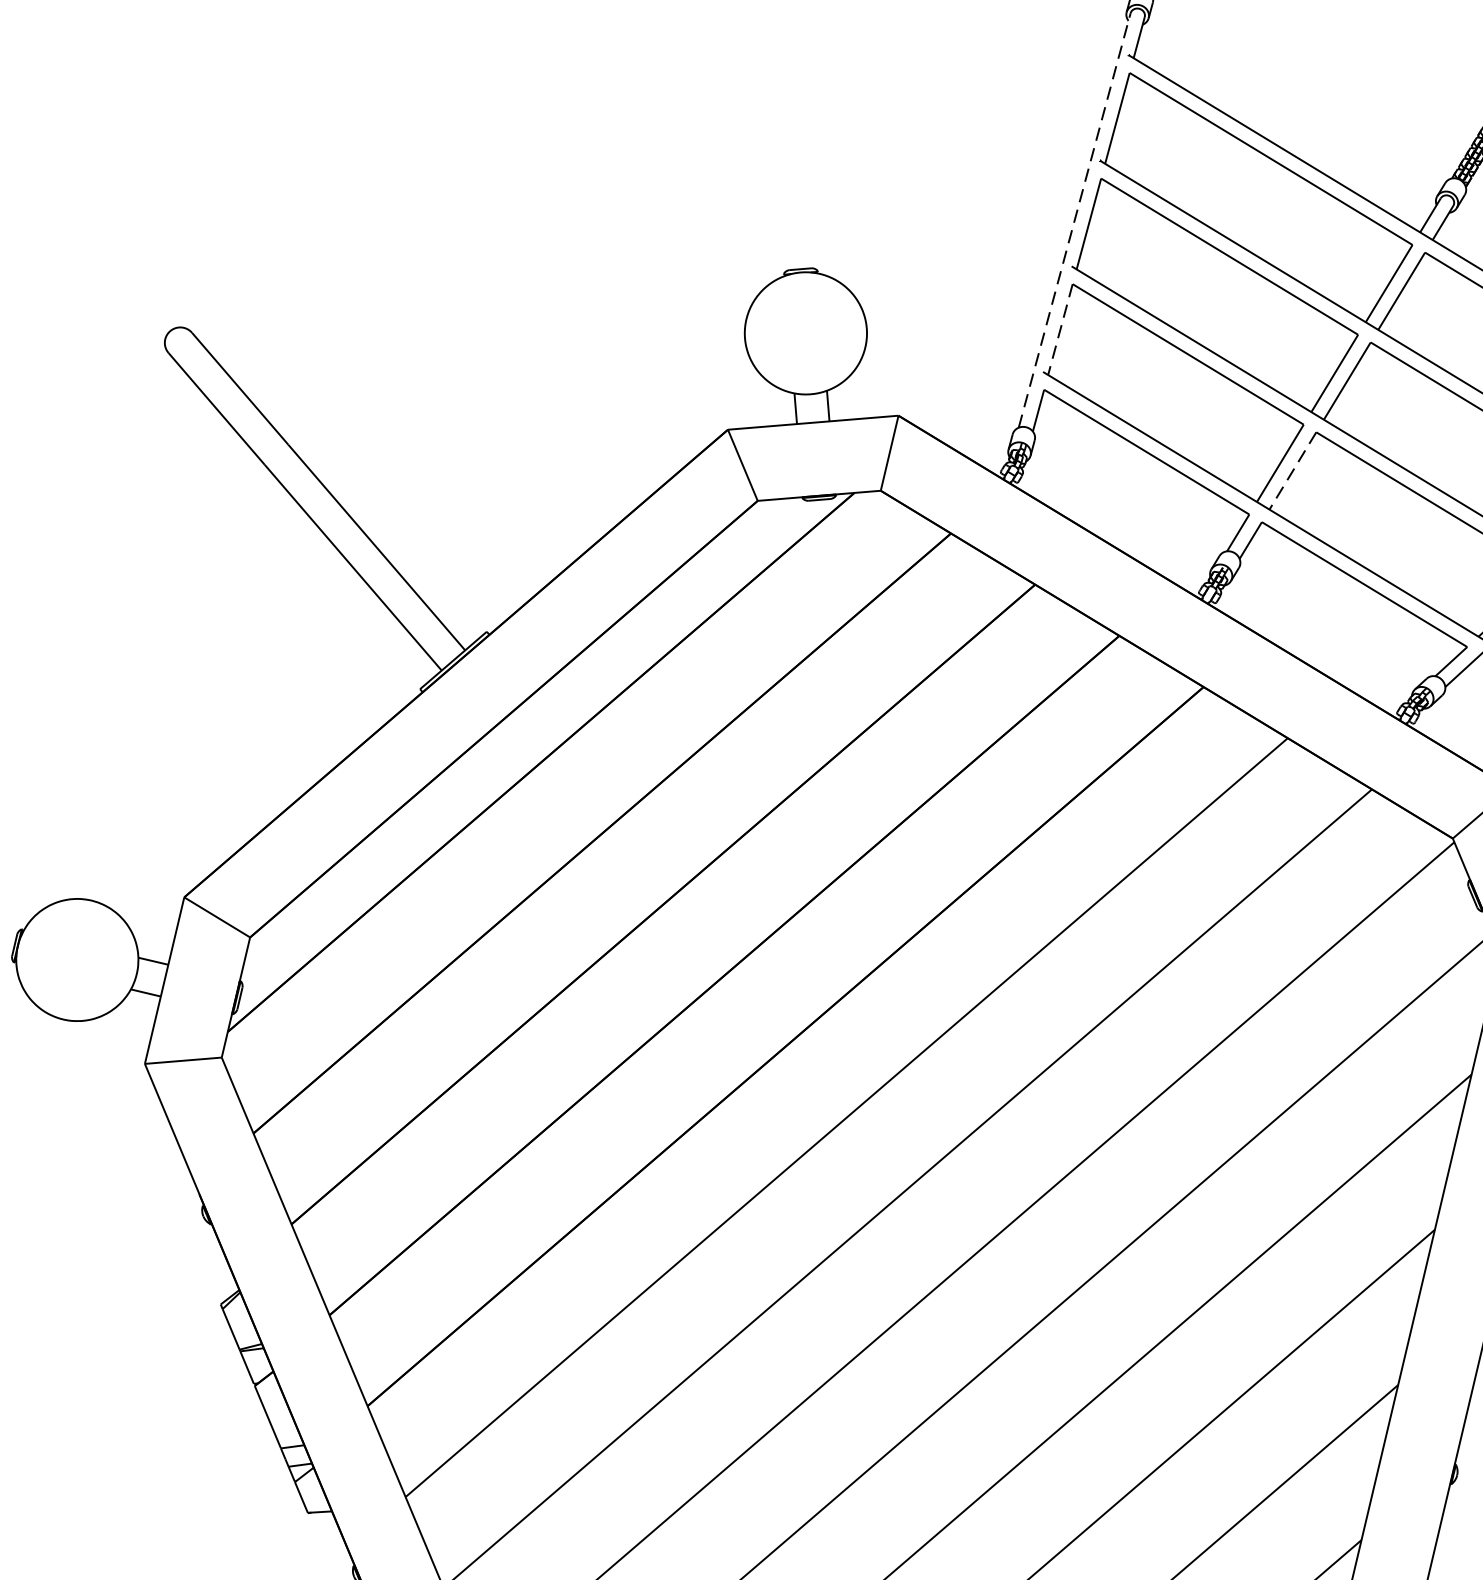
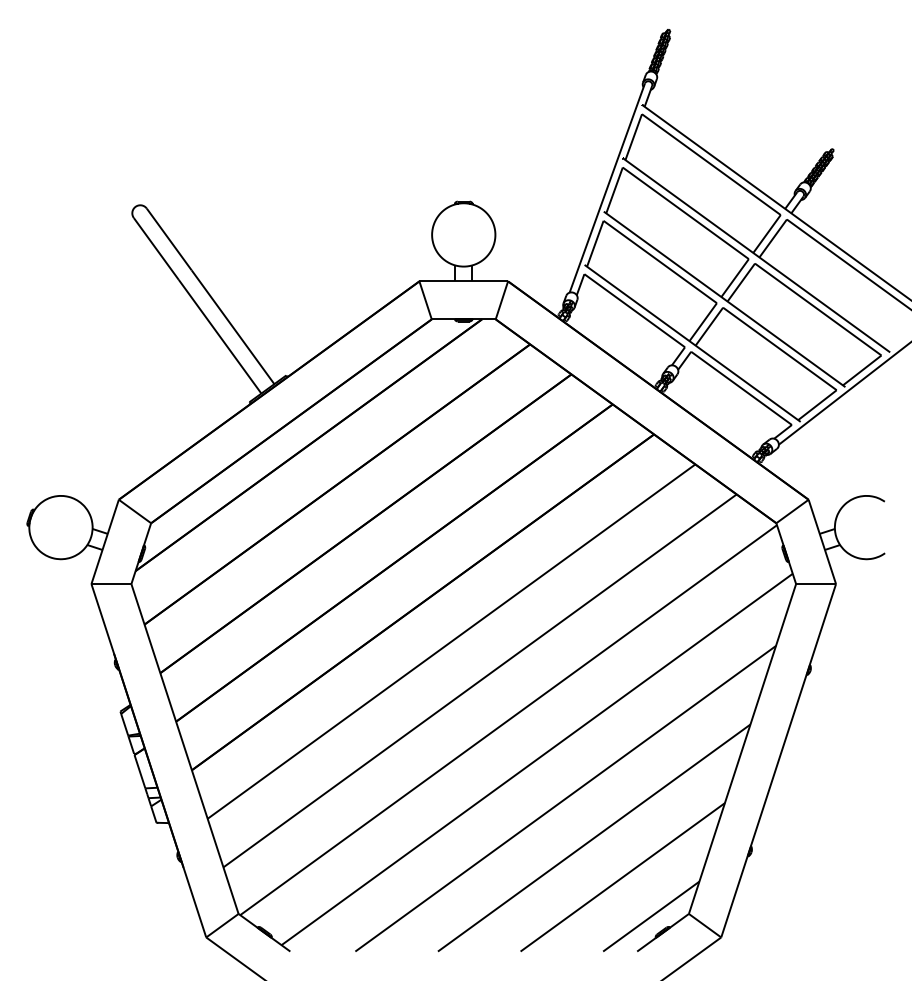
line: (1074, 219) -> (607, 187), dashed -> solid
line: (1060, 330) -> (595, 244), dashed -> solid
line: (1293, 472) -> (709, 327), dashed -> solid

